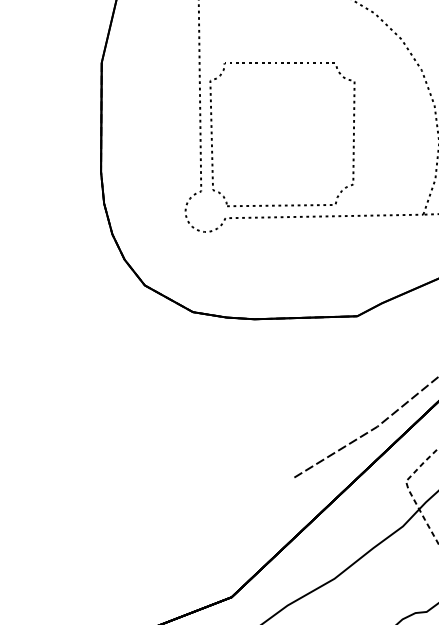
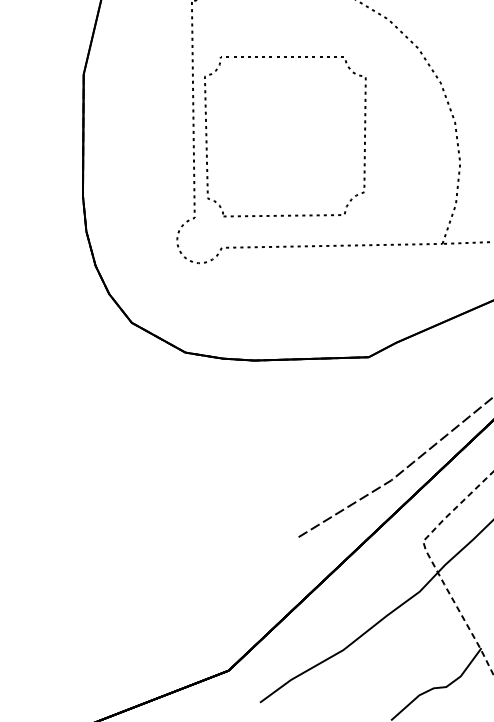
part: (212, 133) -> (207, 135), moved

